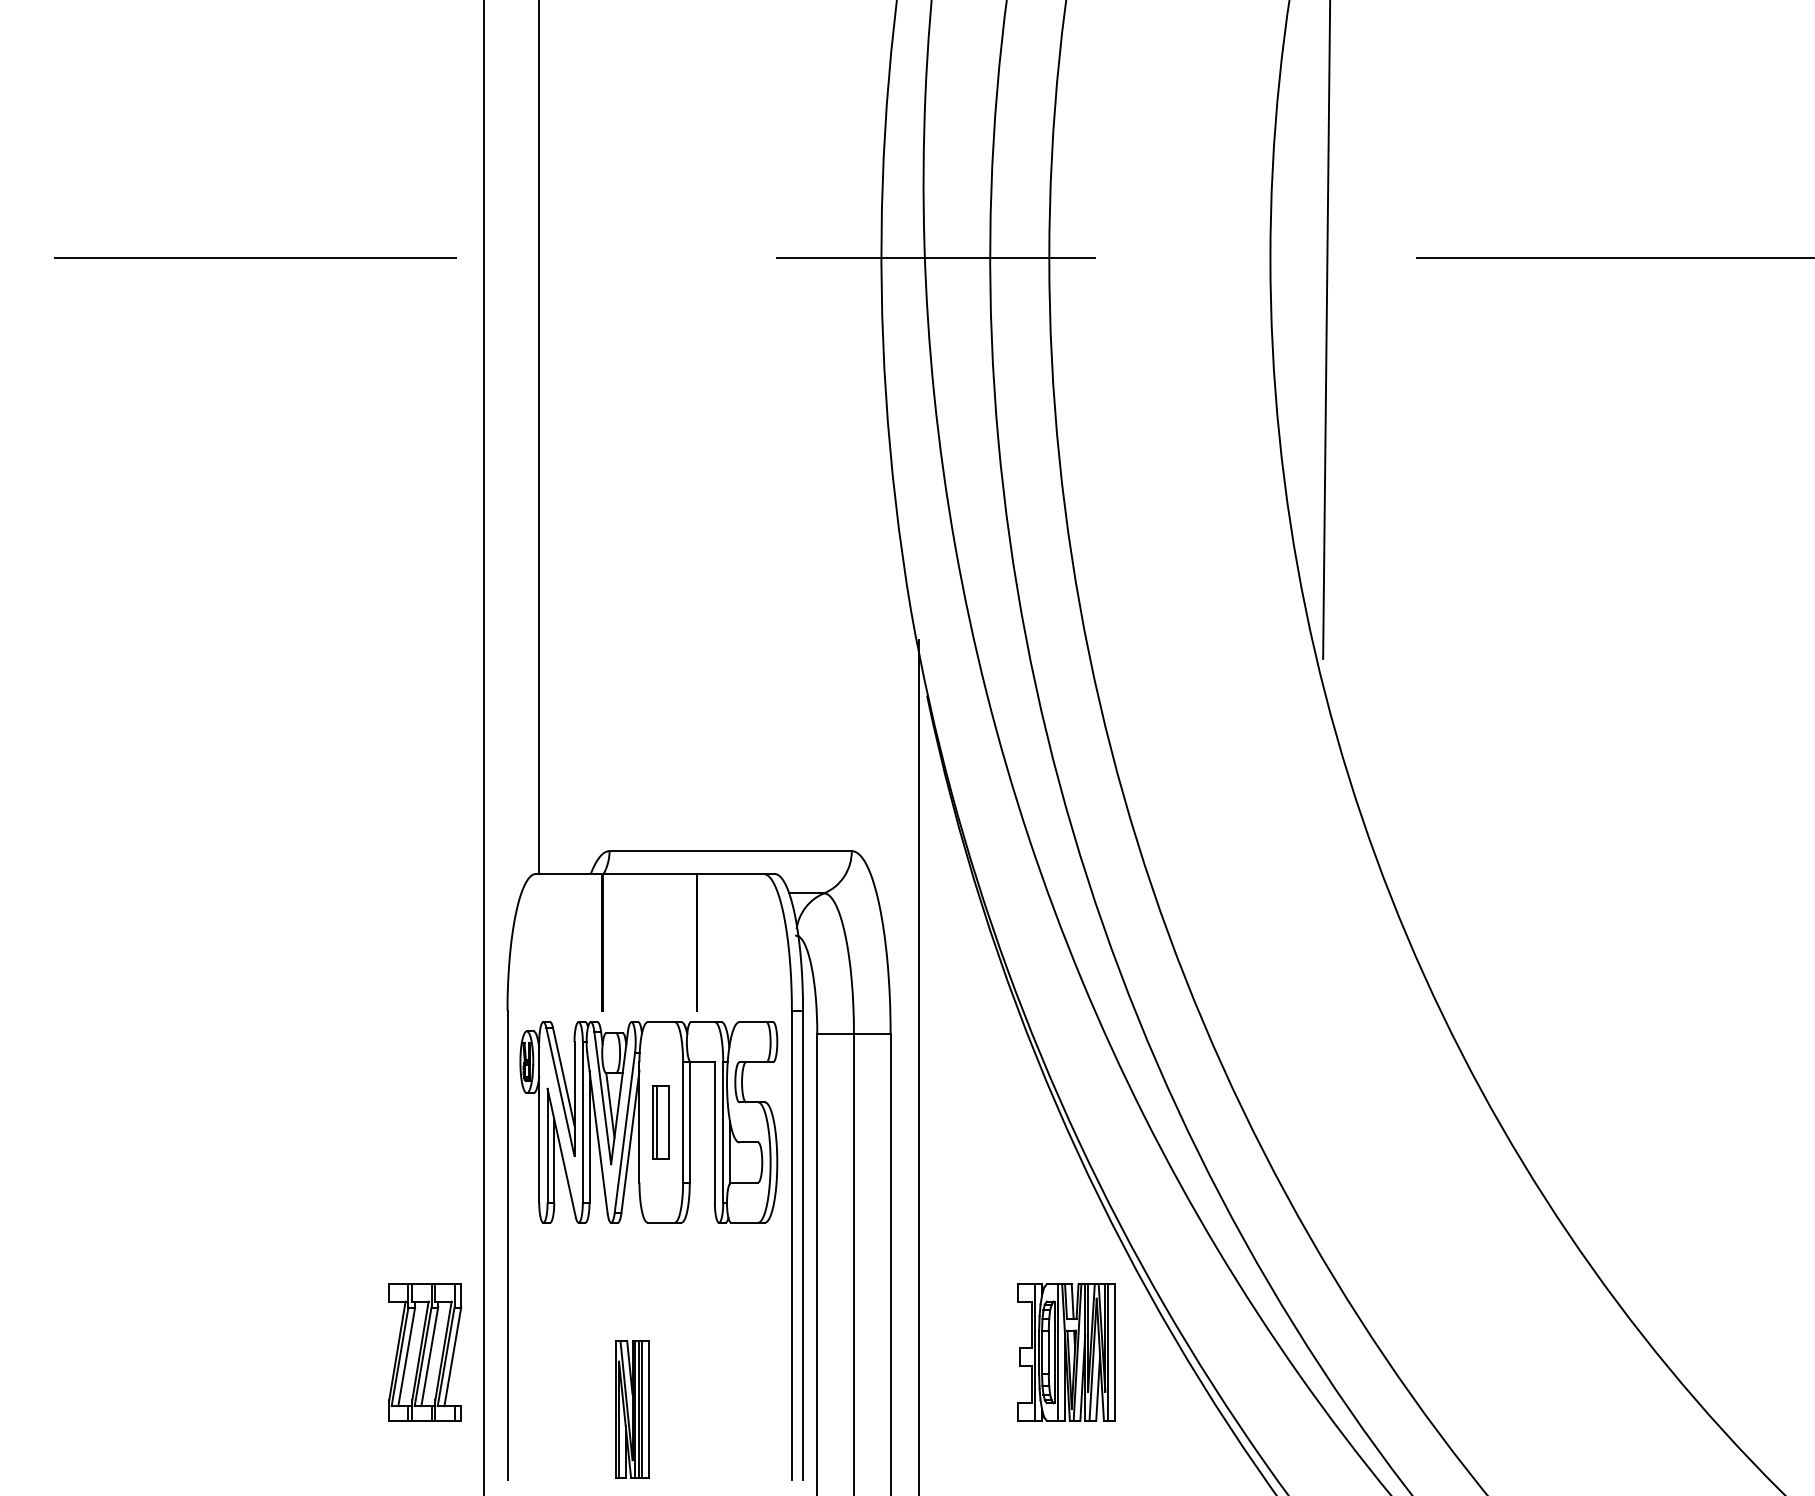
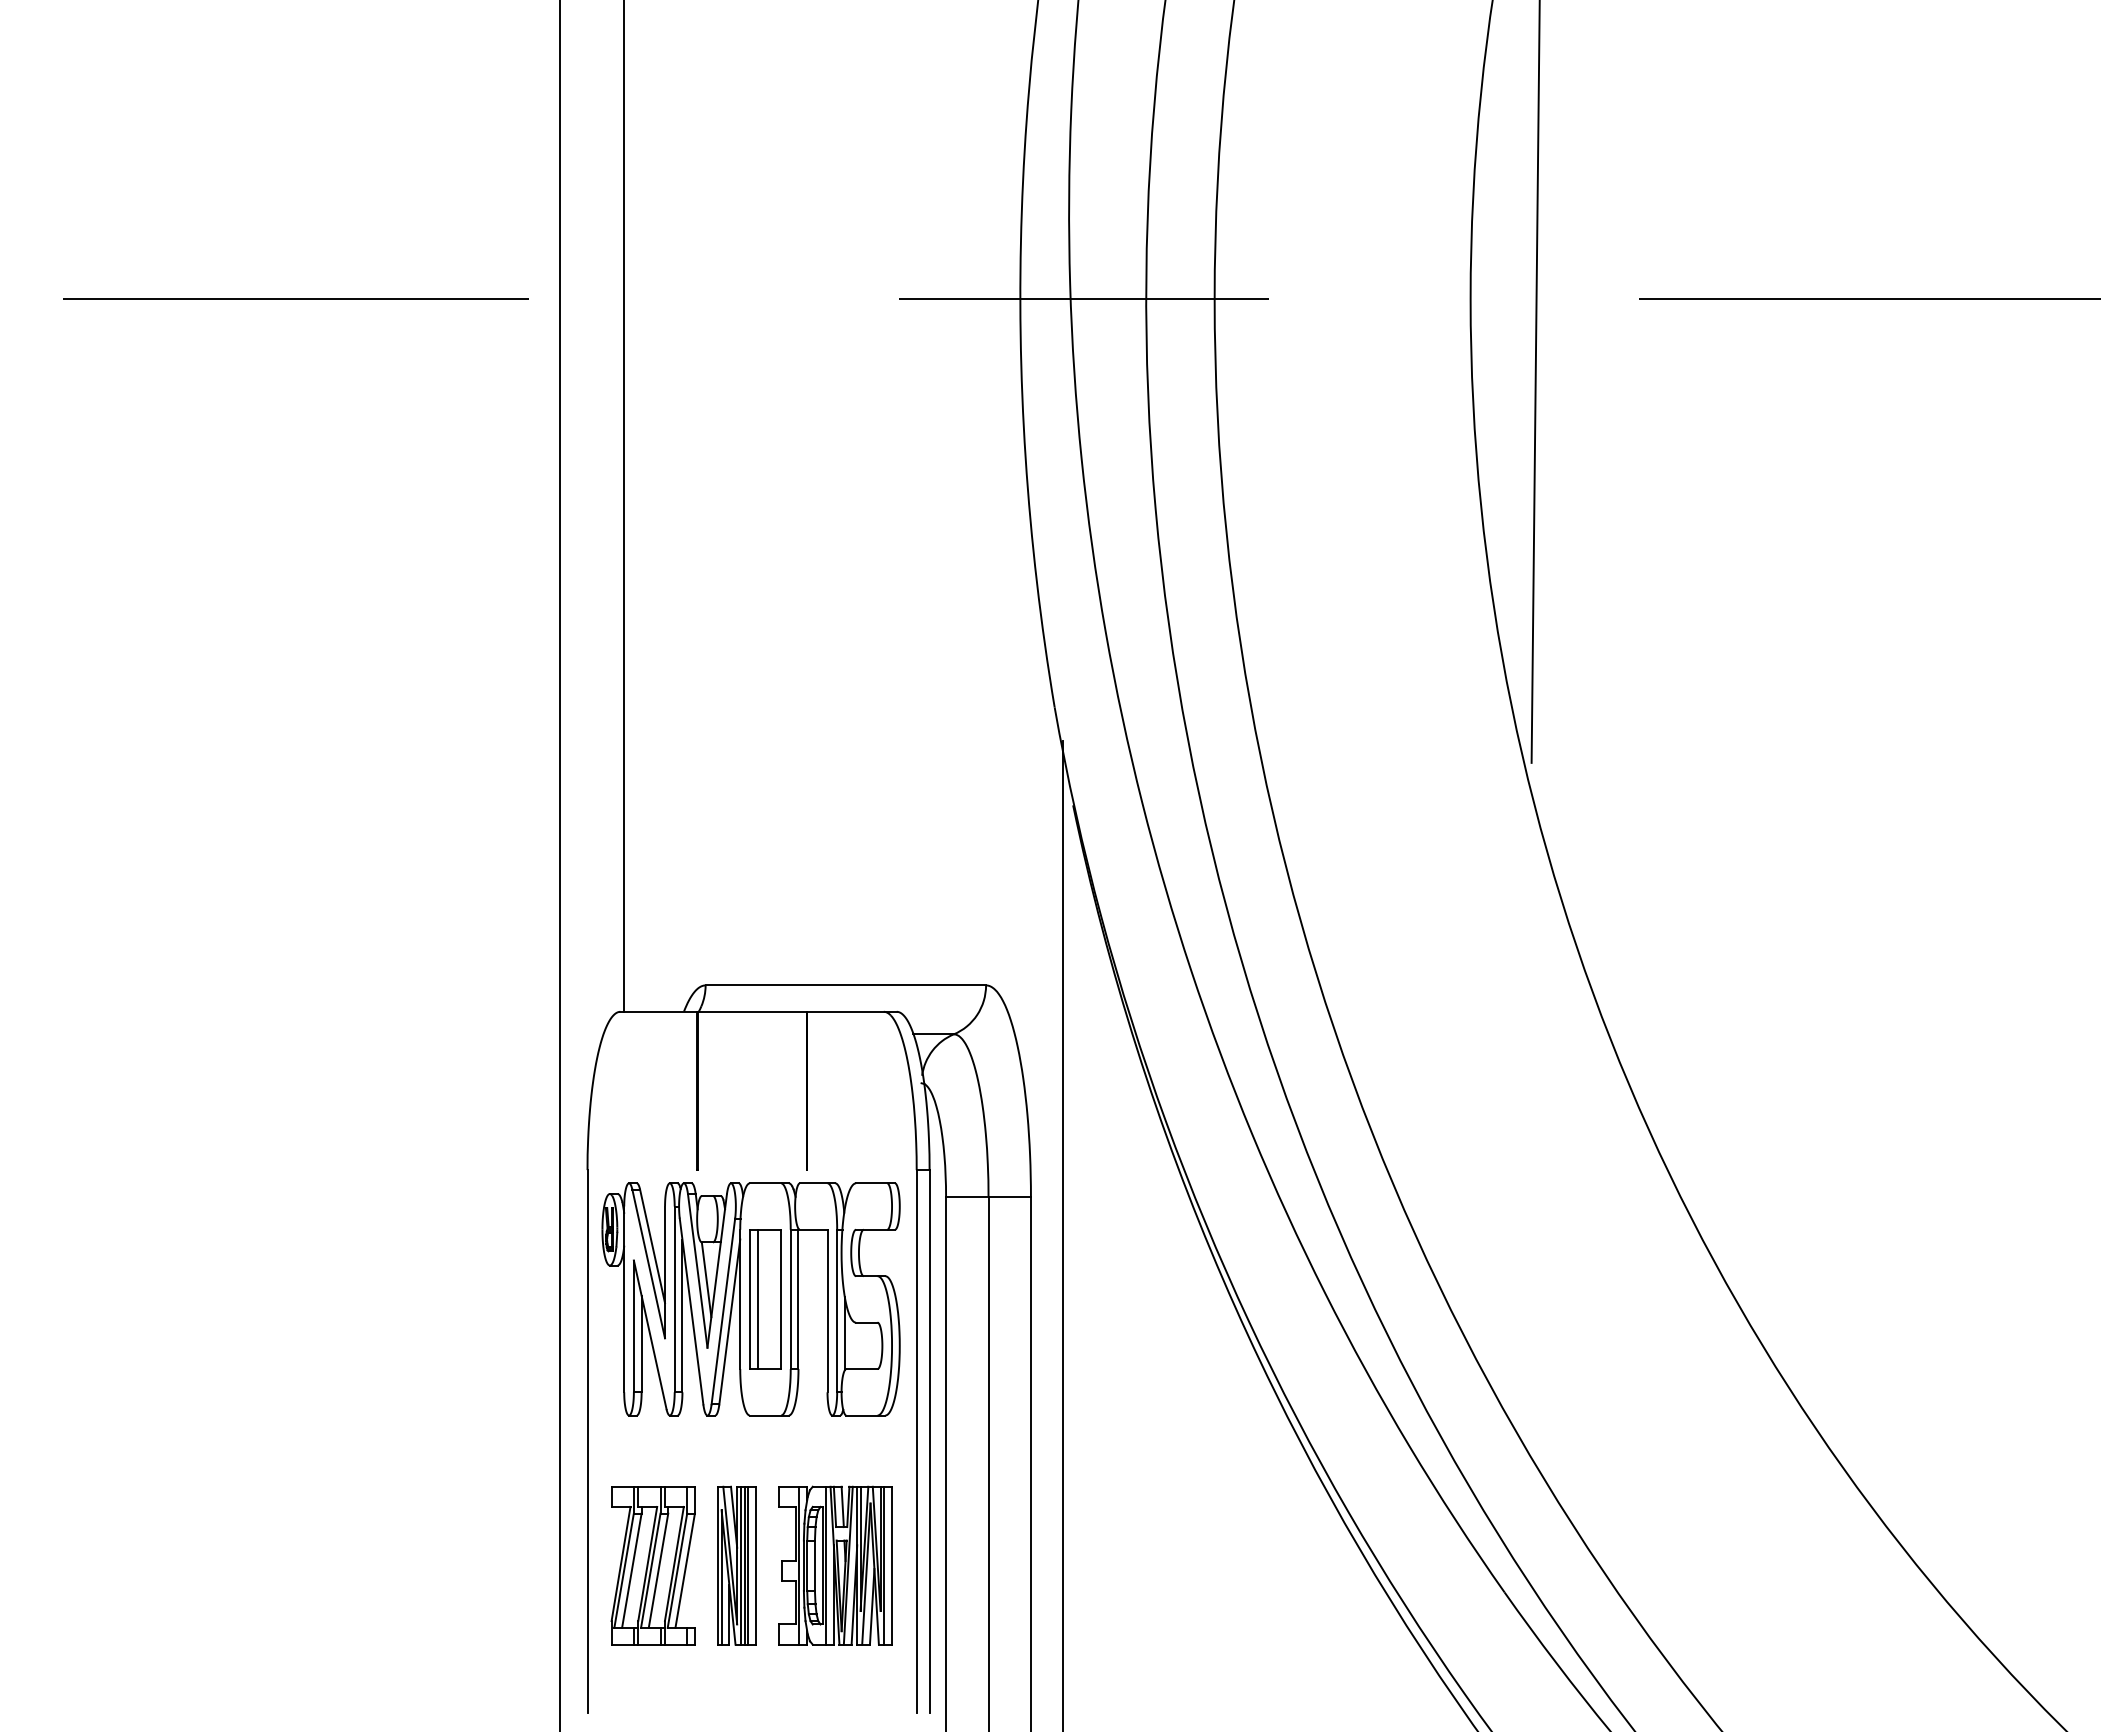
part: (661, 1122) -> (765, 1299), size x1.67
part: (424, 1352) -> (652, 1565), moved
part: (1066, 1352) -> (835, 1565), moved
part: (631, 1409) -> (736, 1565), moved

